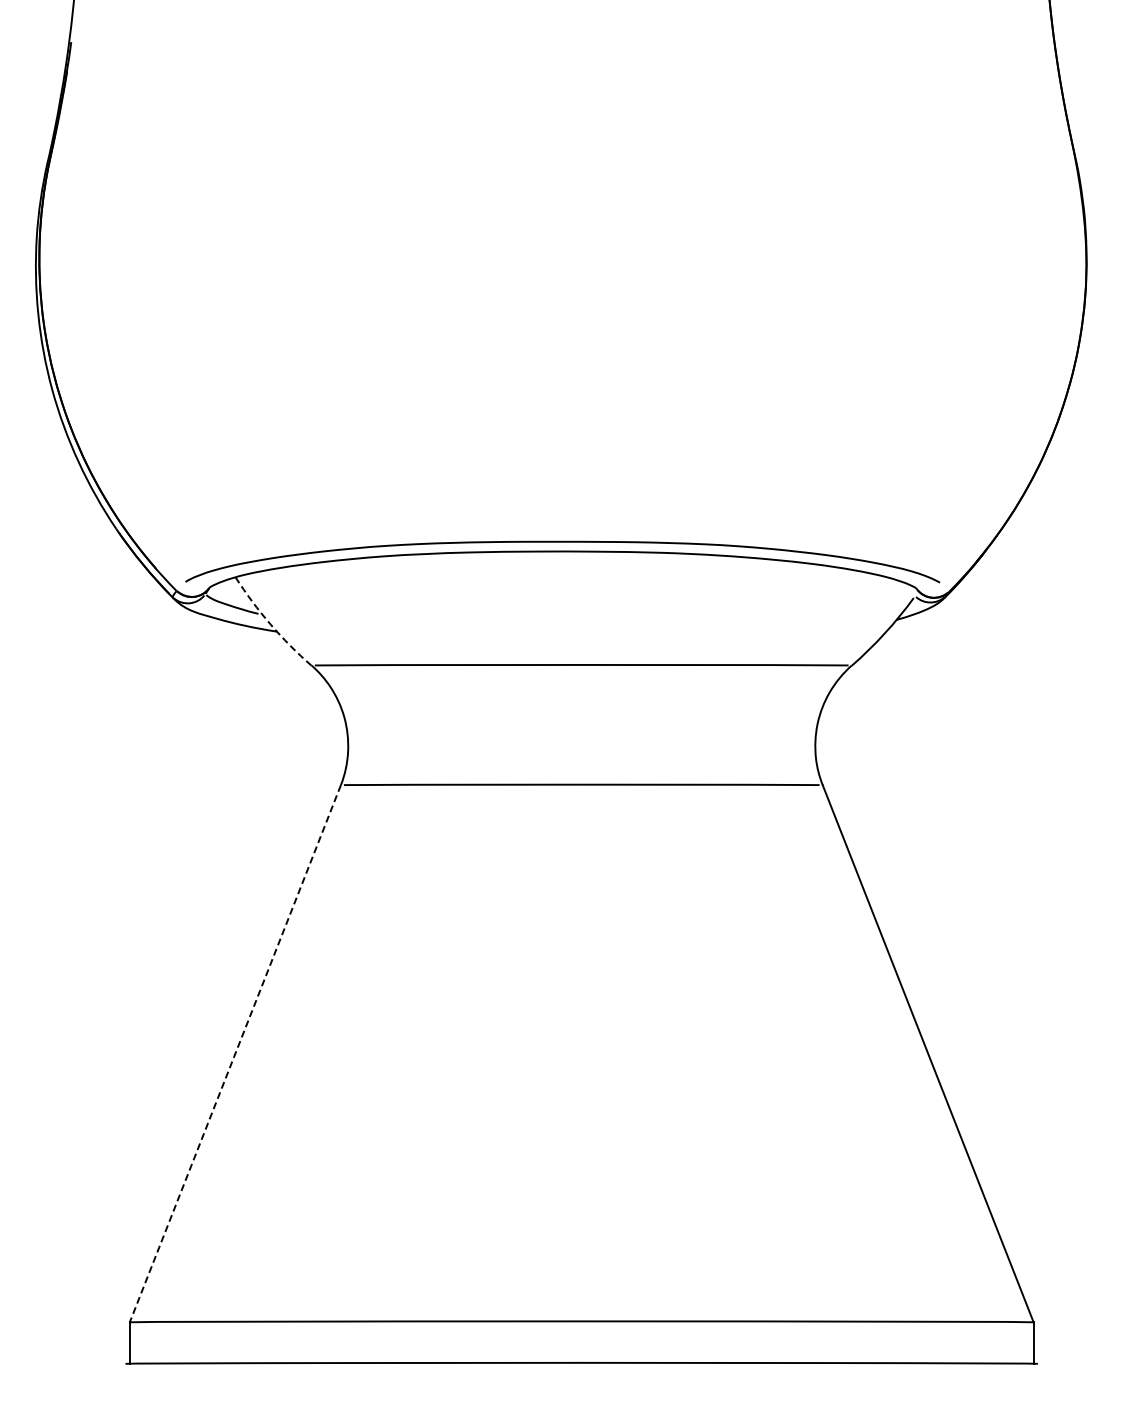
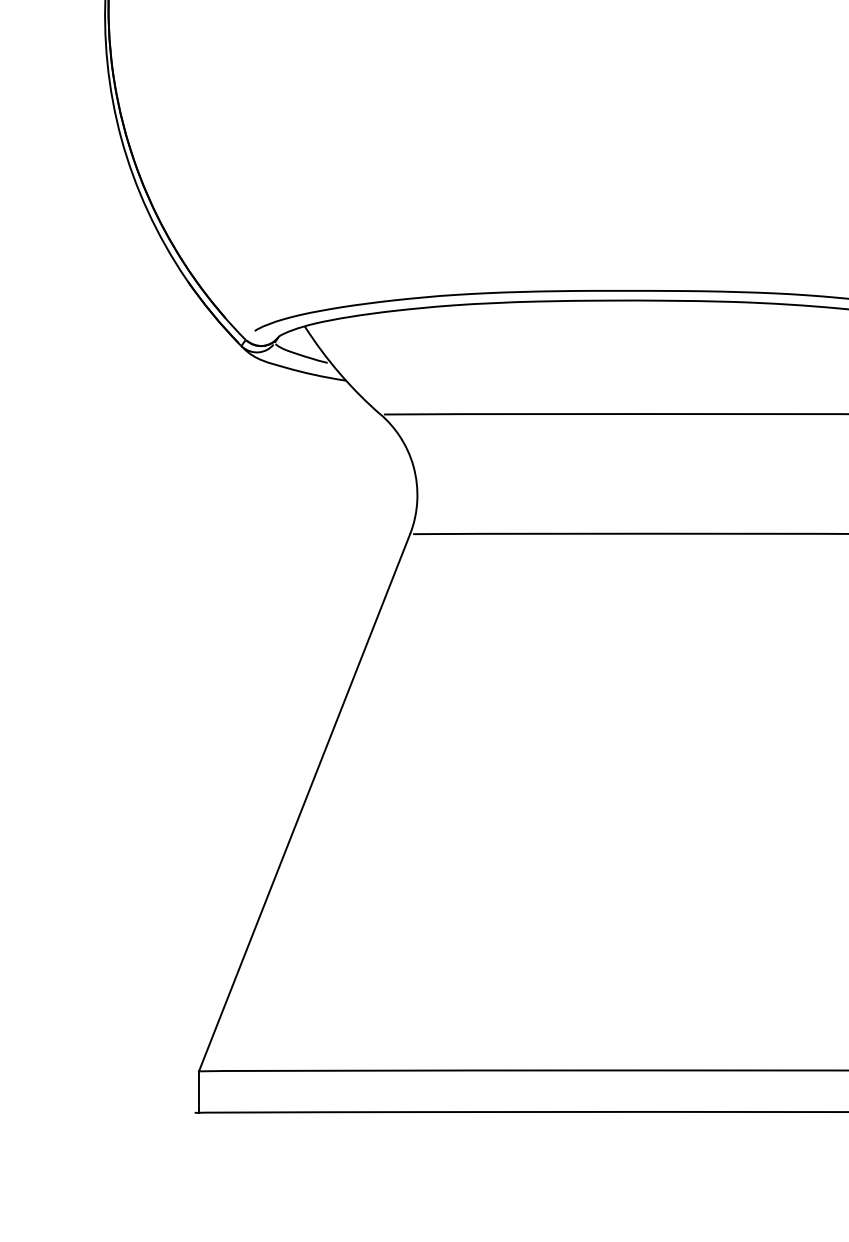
arc: (270, 624) -> (339, 373), dashed -> solid
line: (235, 1053) -> (304, 802), dashed -> solid

